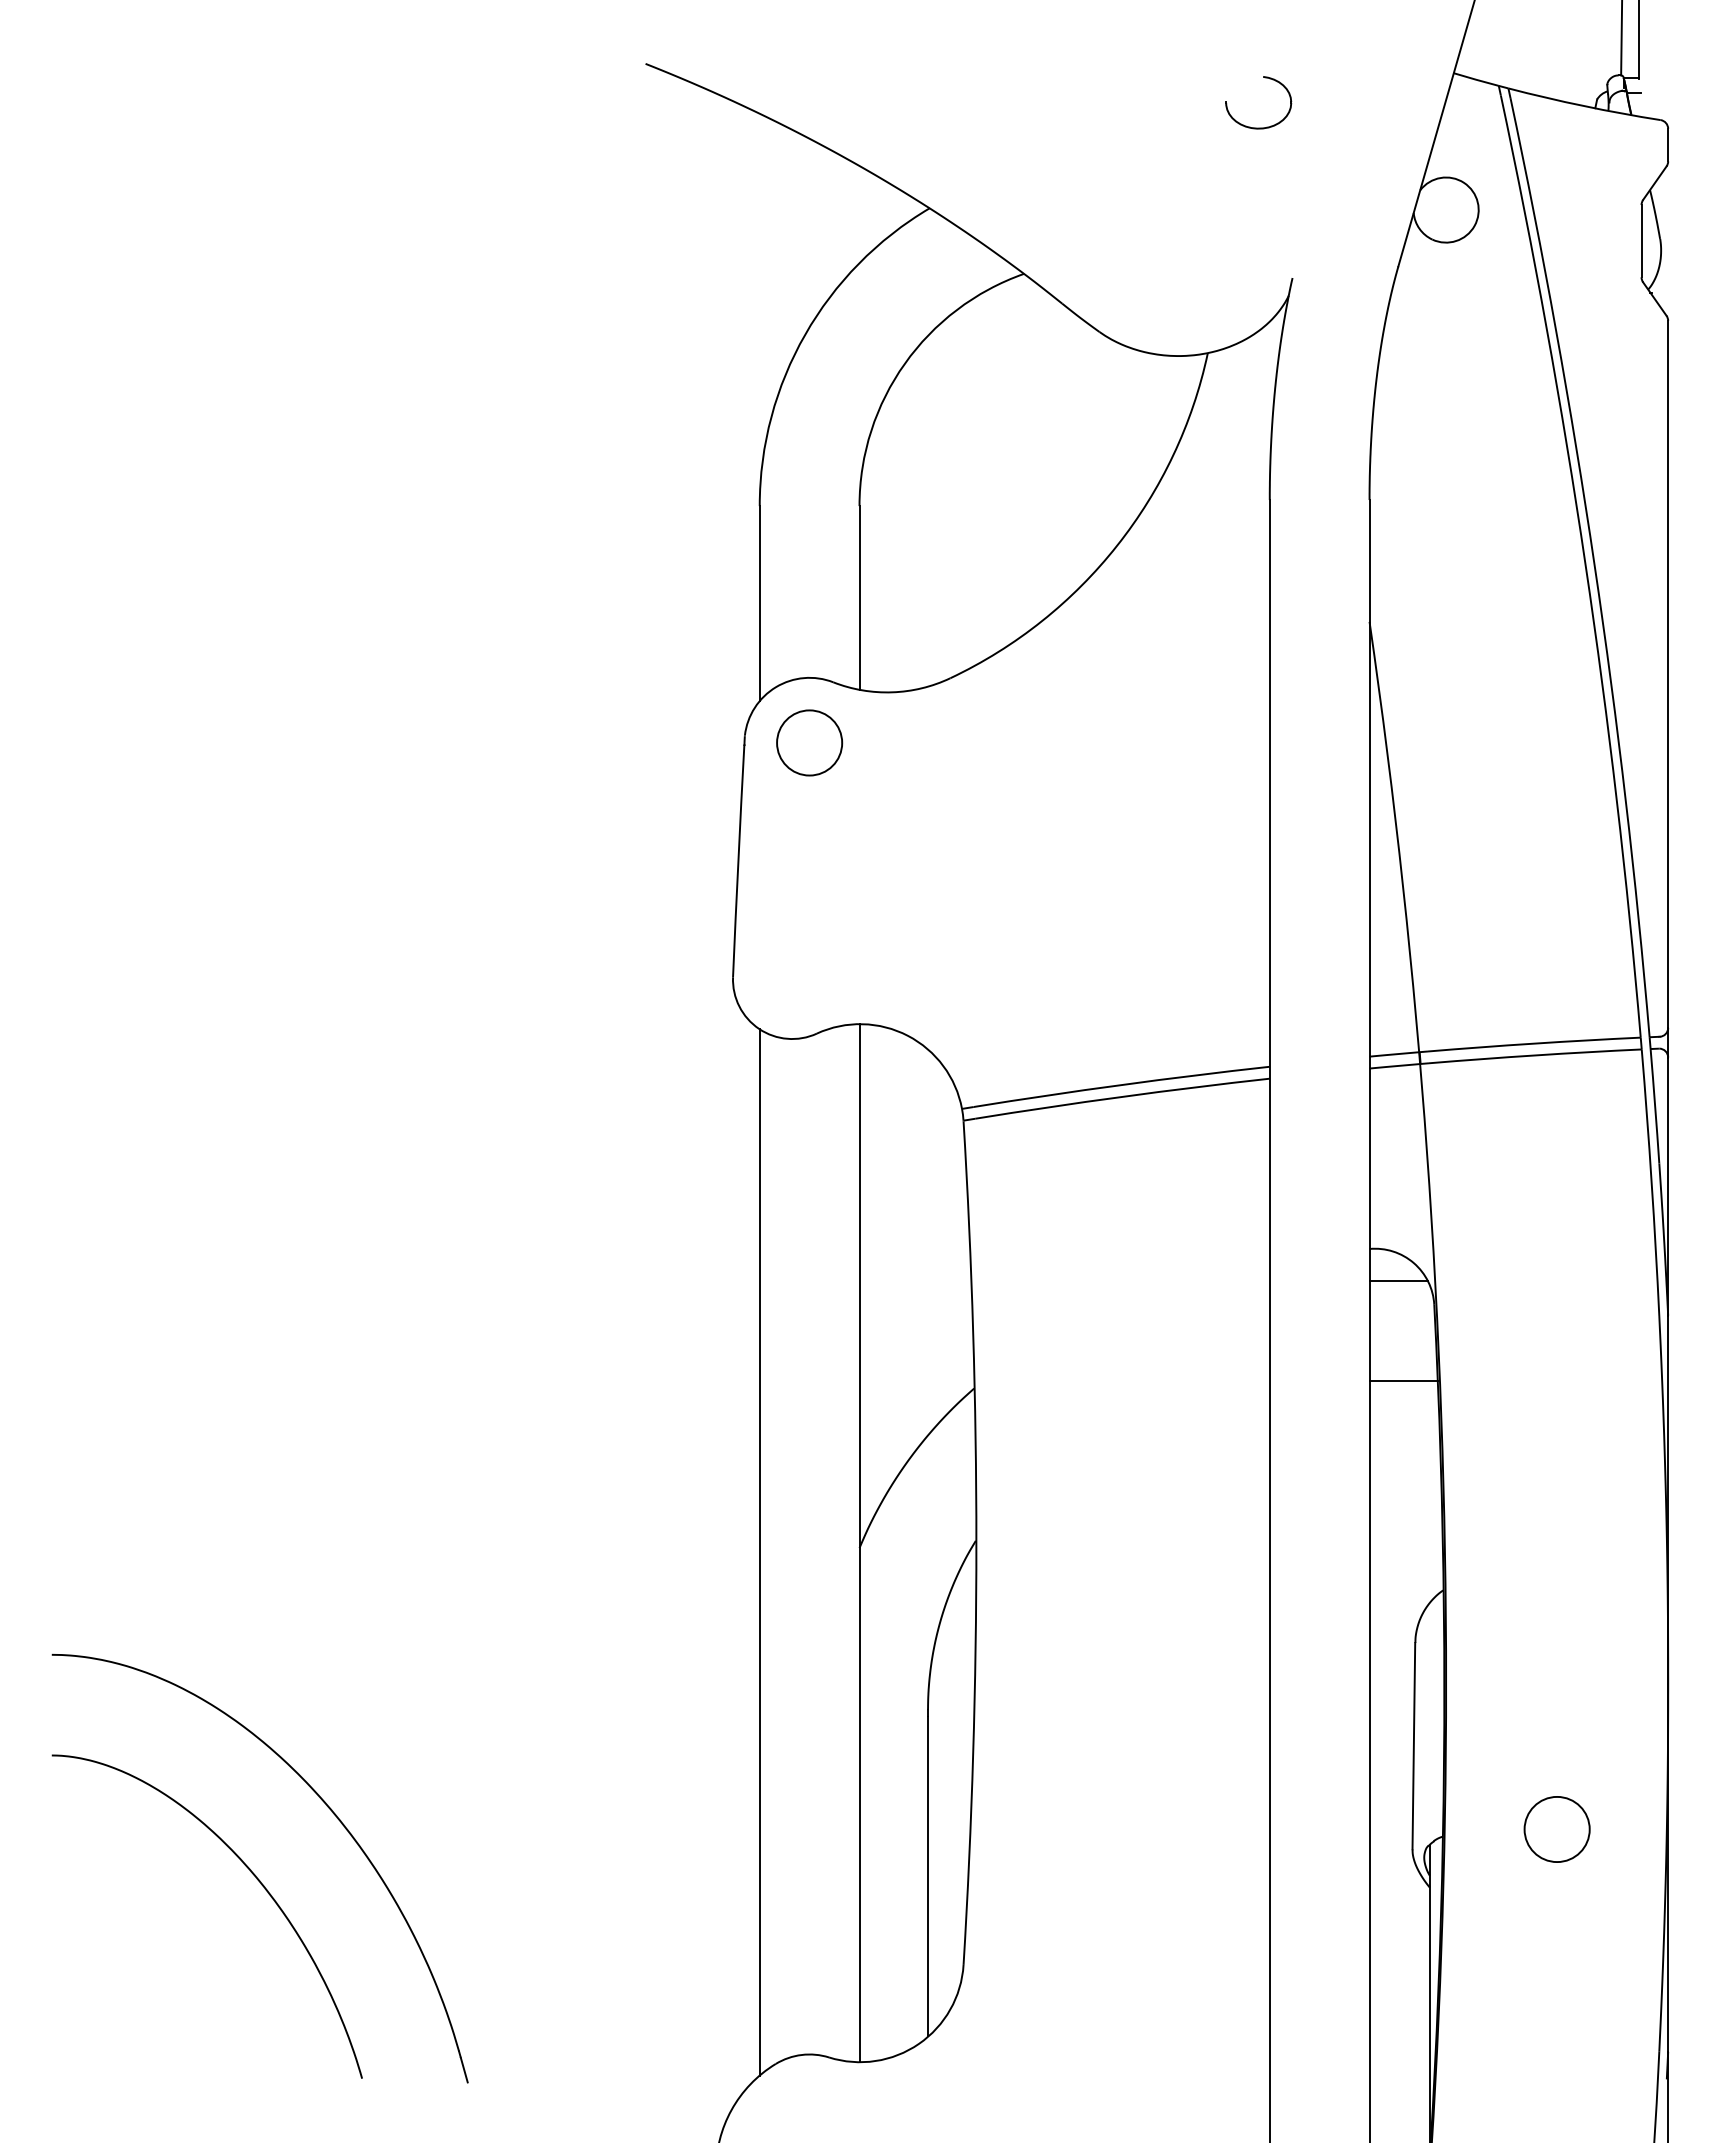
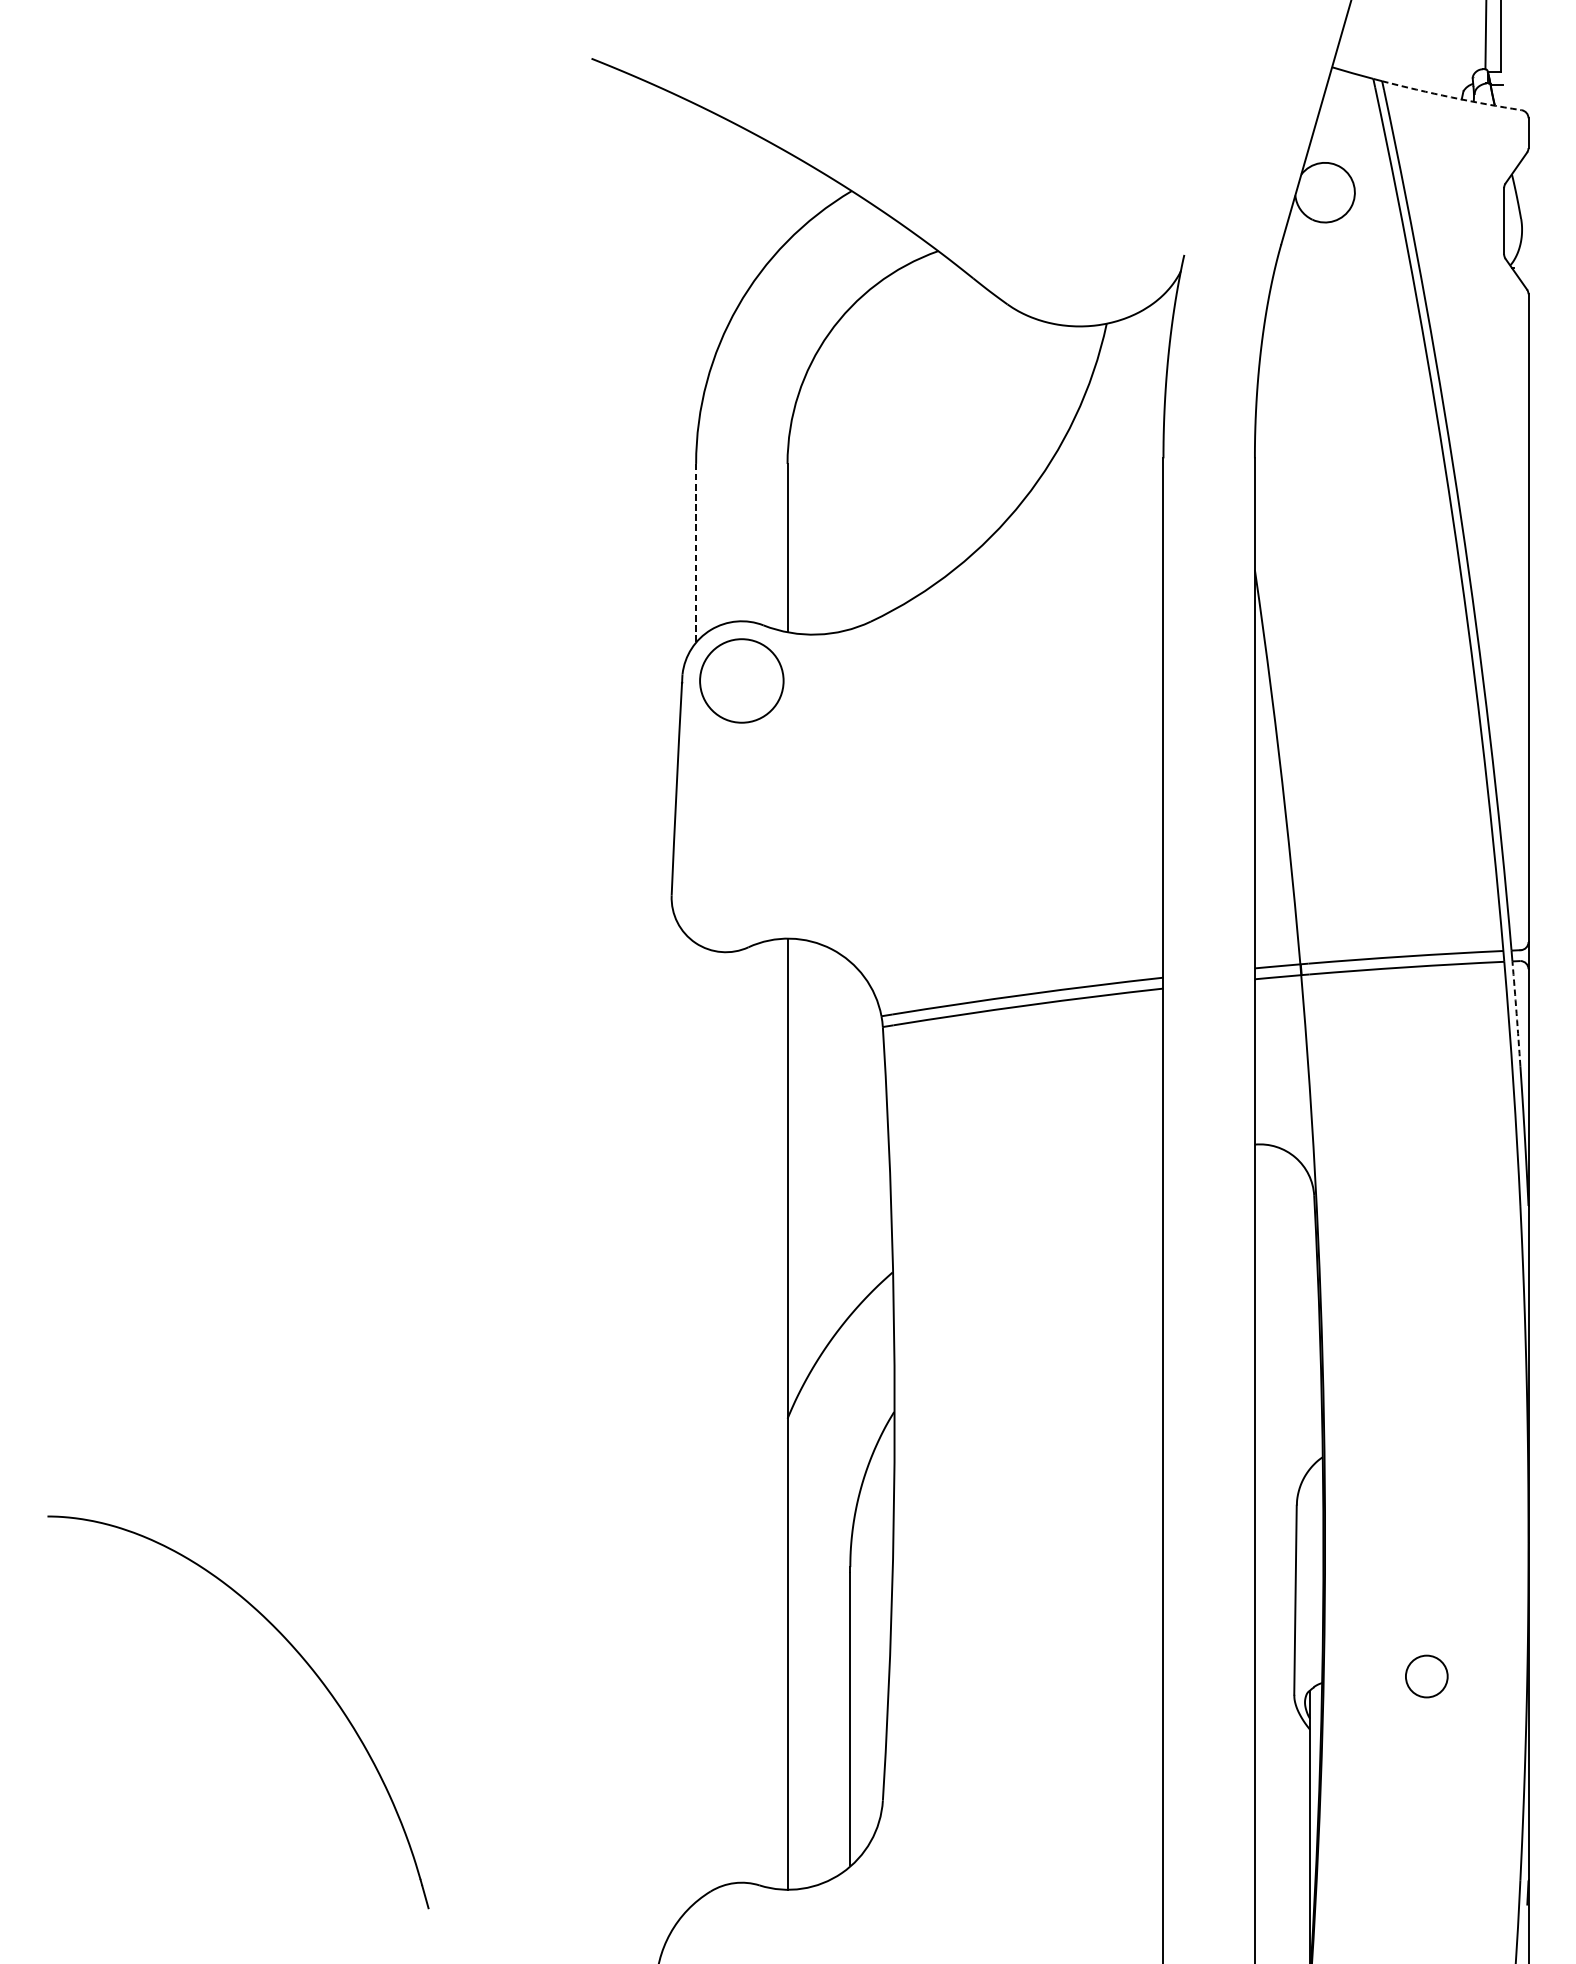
part: (1265, 78) -> (1159, 72), removed
arc: (1584, 106) -> (1451, 97), solid -> dashed
line: (759, 604) -> (695, 554), solid -> dashed
circle: (809, 742) -> (741, 680), size x1.4
arc: (1655, 1106) -> (1516, 1014), solid -> dashed
line: (1398, 1280) -> (1281, 1173), removed
line: (1403, 1381) -> (1286, 1266), removed
line: (759, 1552) -> (695, 1422), removed
circle: (1556, 1829) -> (1426, 1676), size x0.7
curve: (256, 1879) -> (235, 1722), removed

